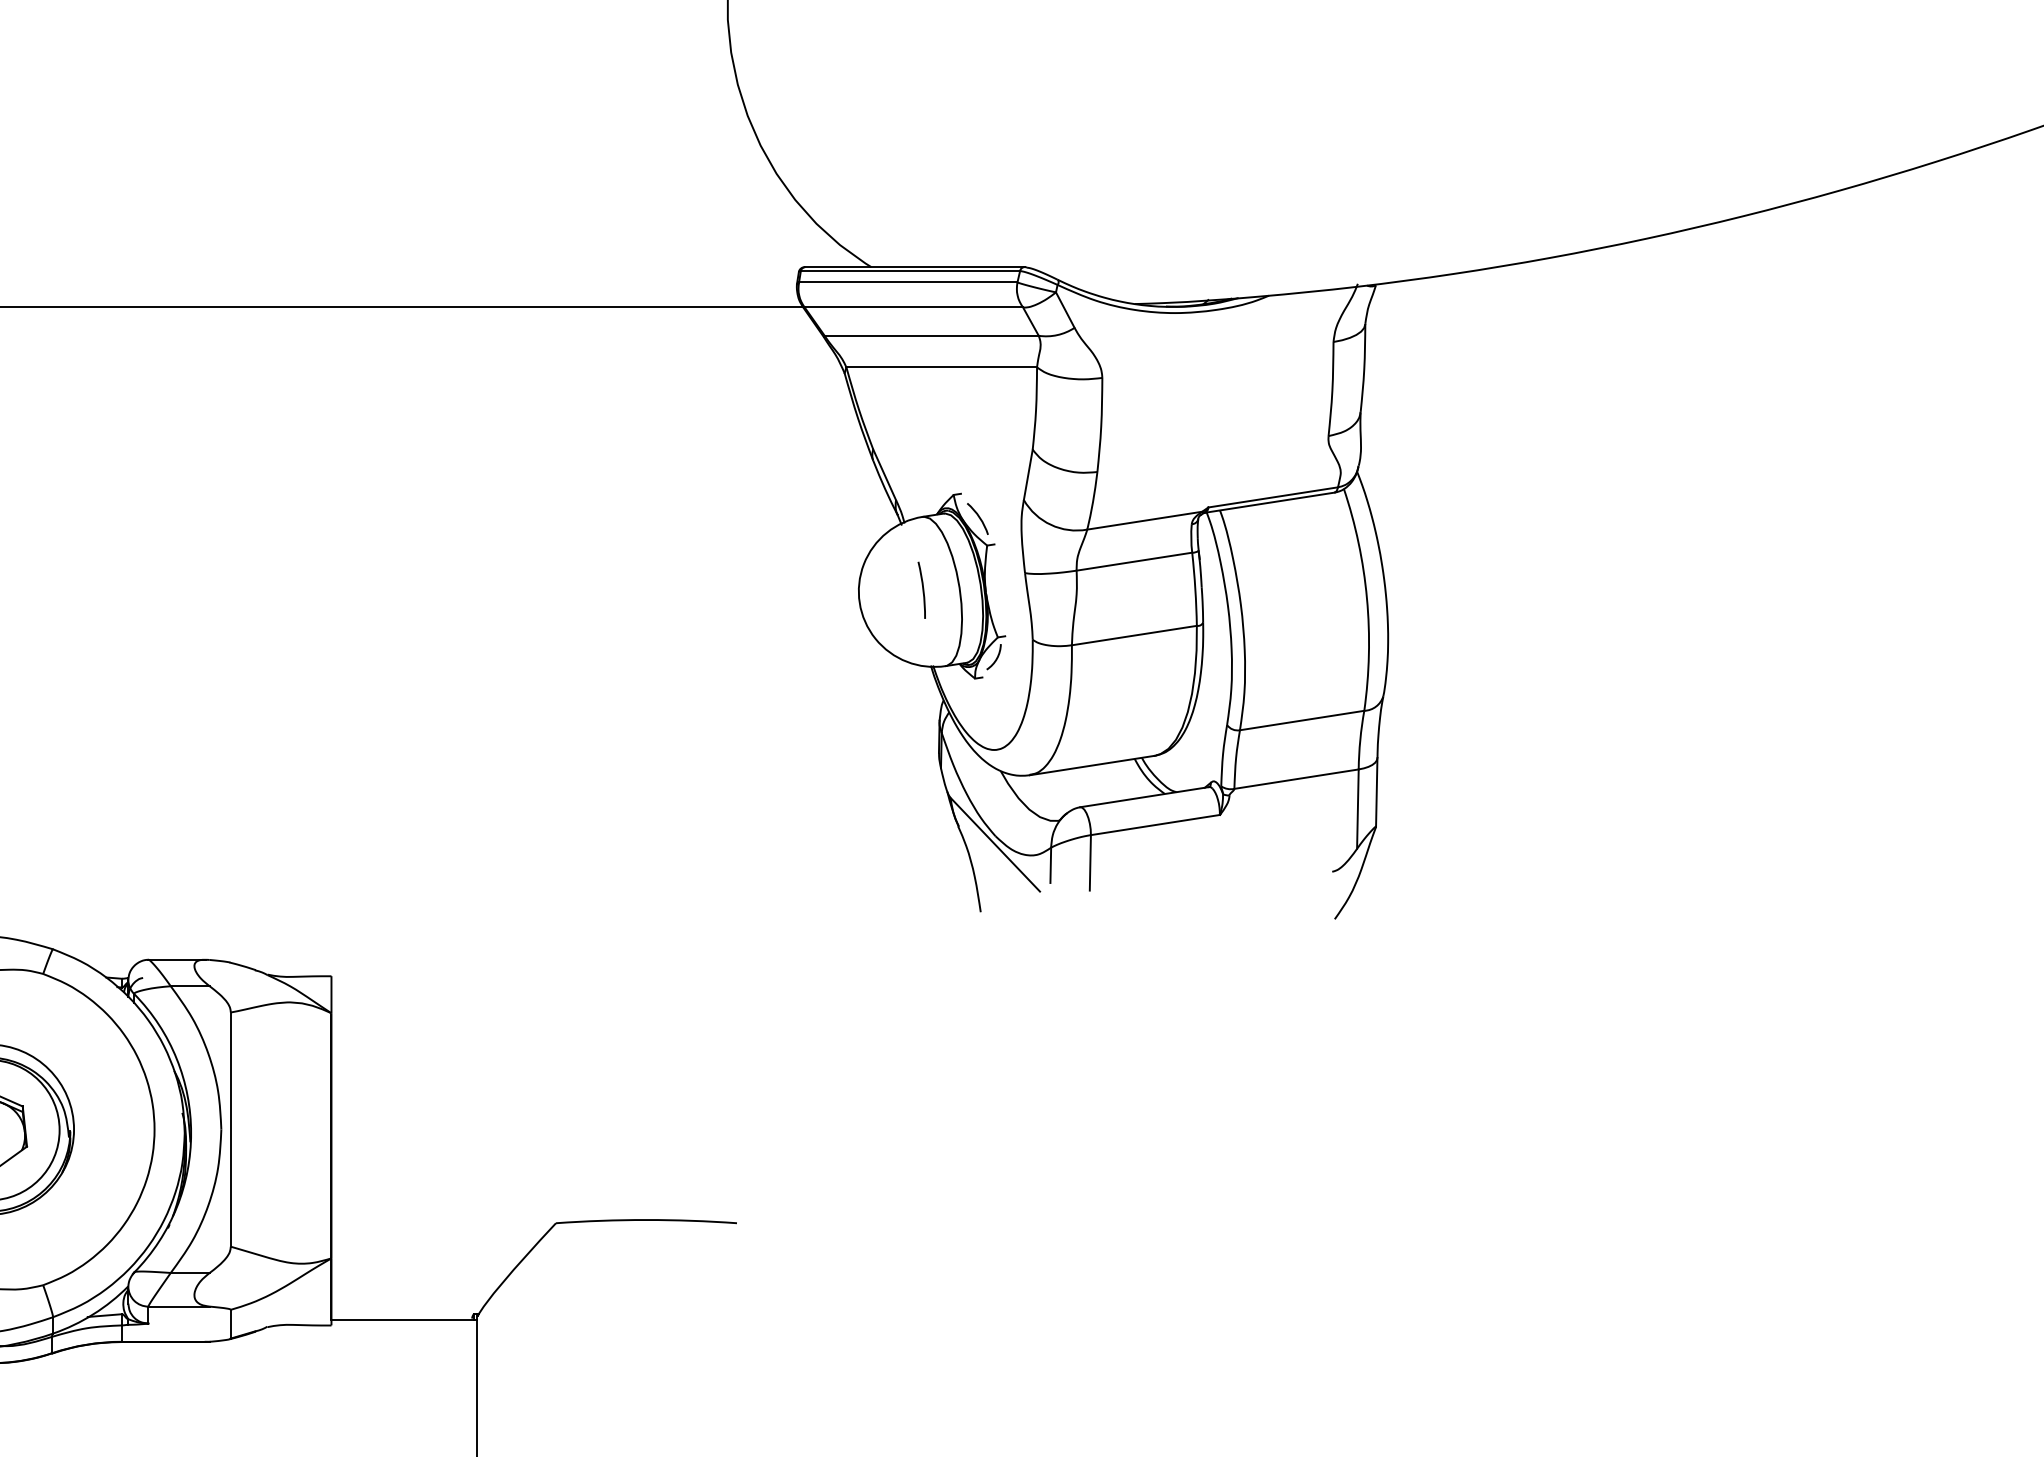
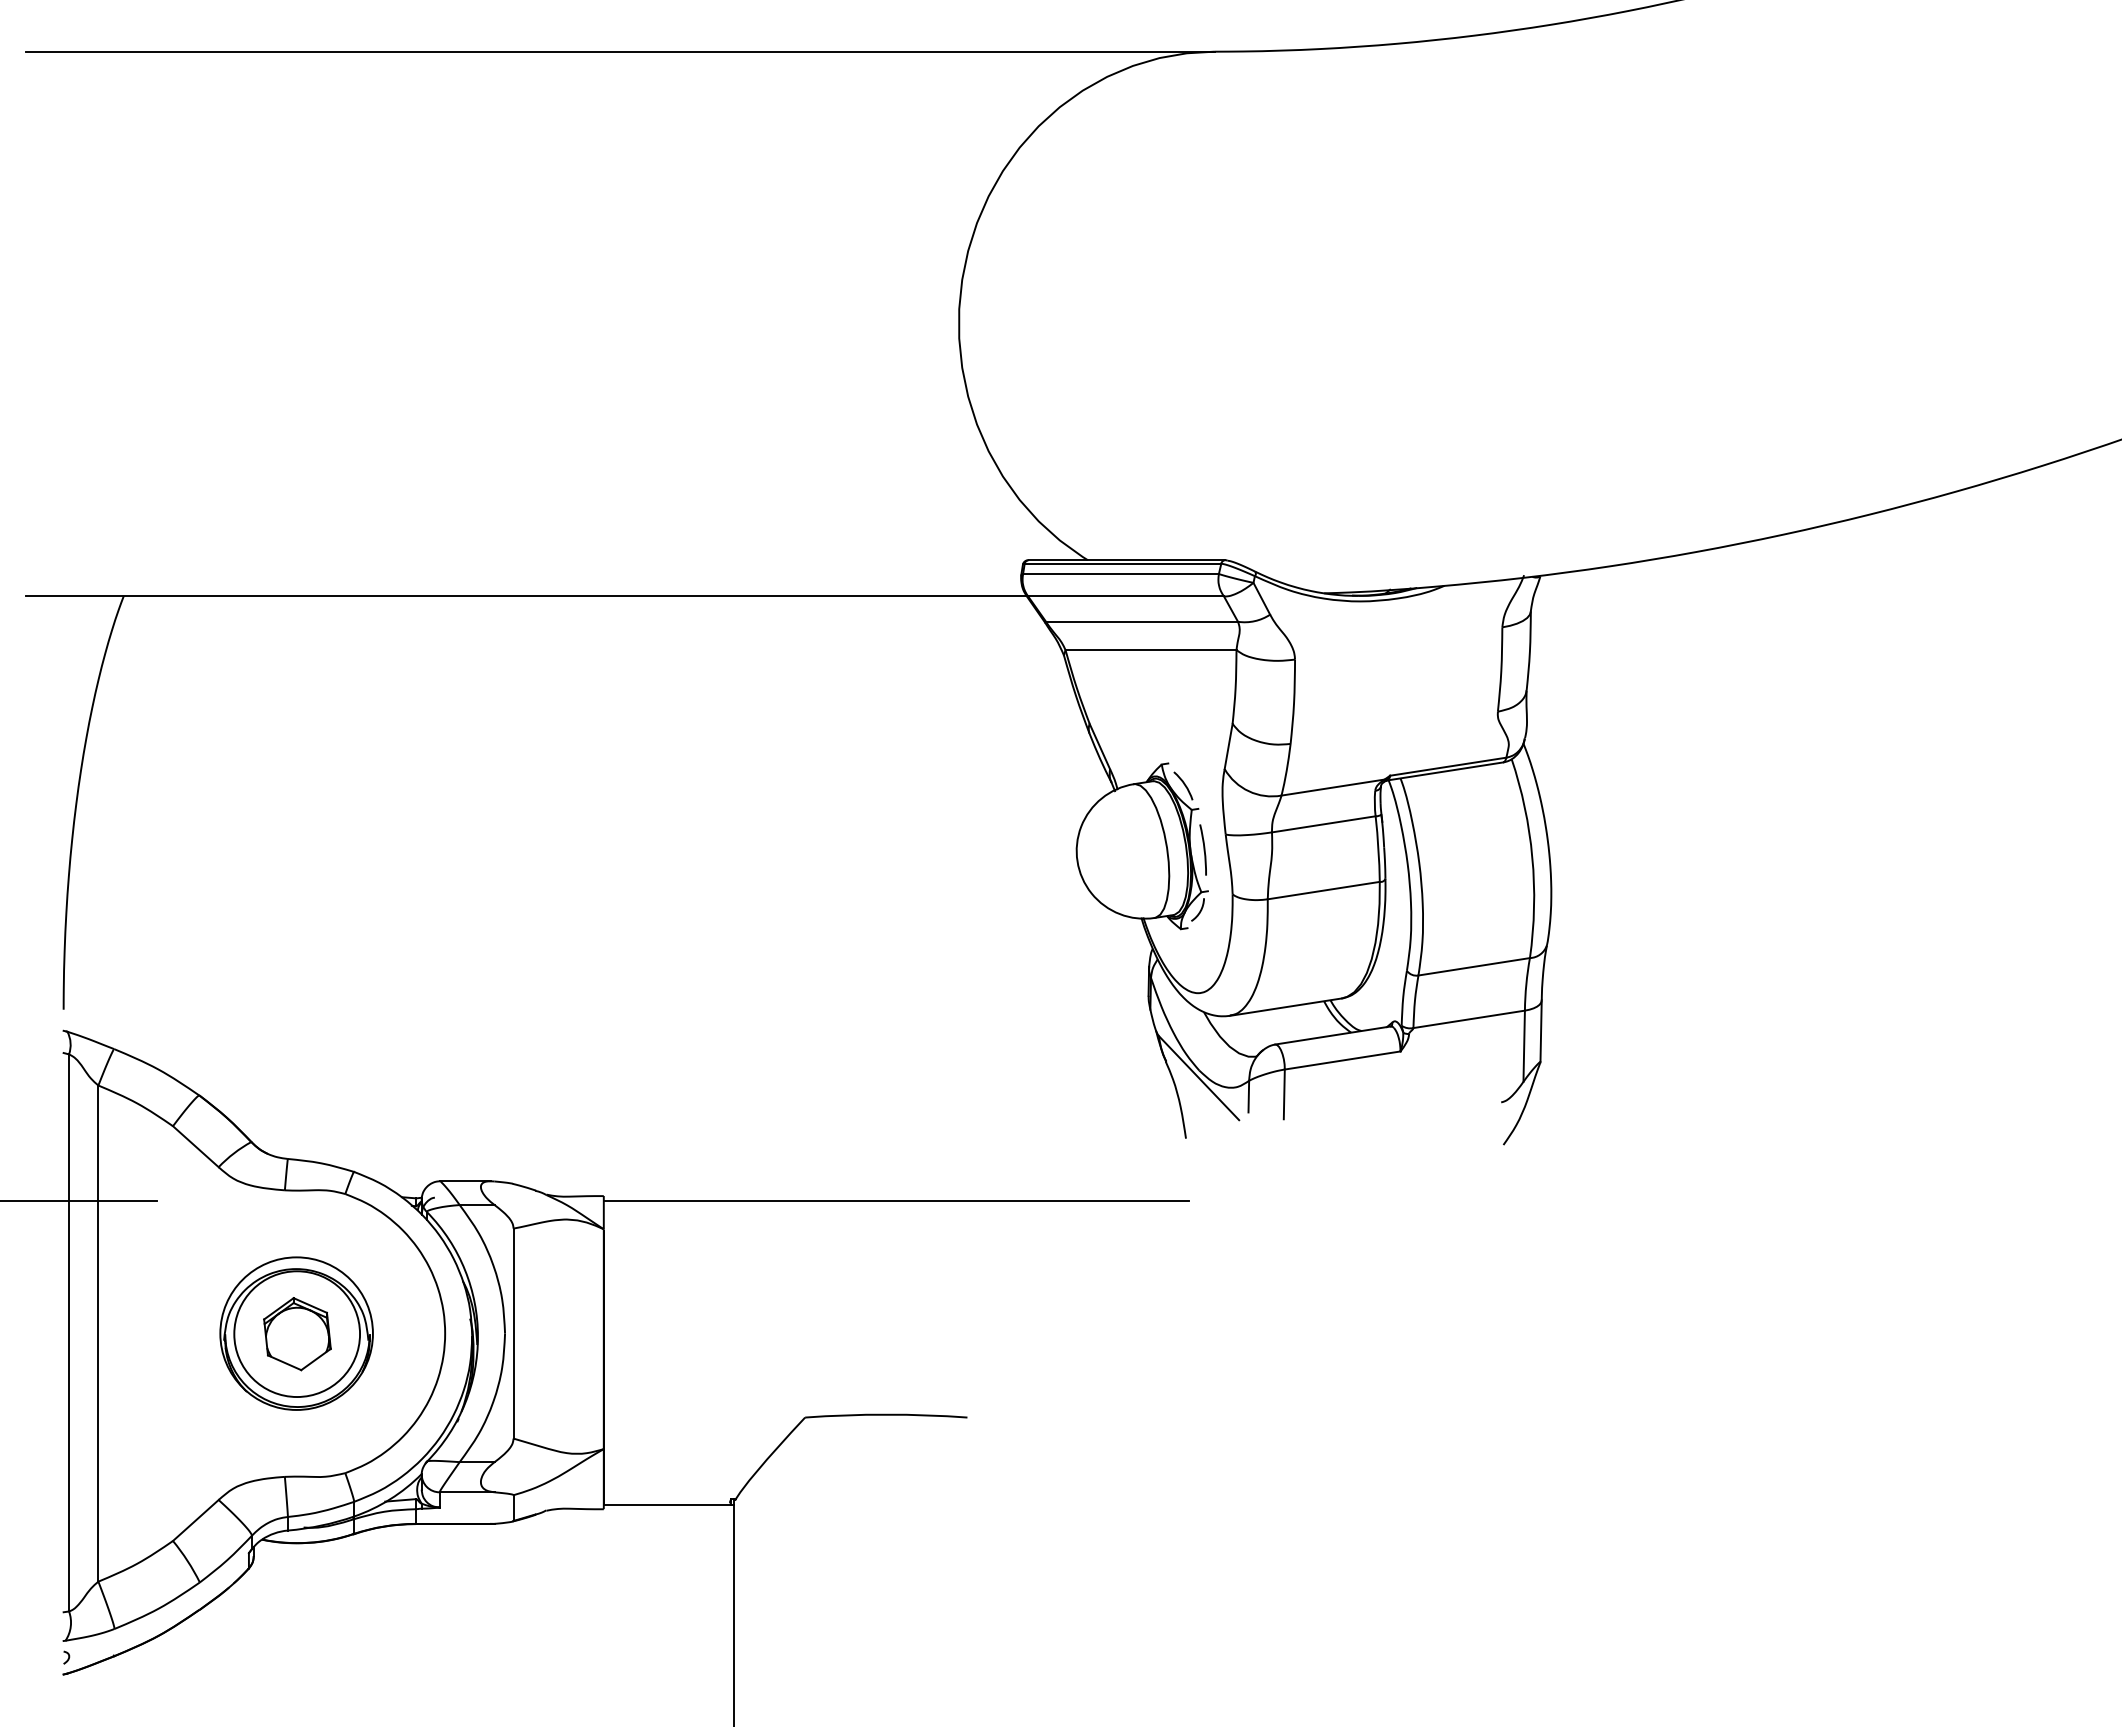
arc: (922, 589) -> (1203, 849), moved
line: (656, 981) -> (895, 1200), added

